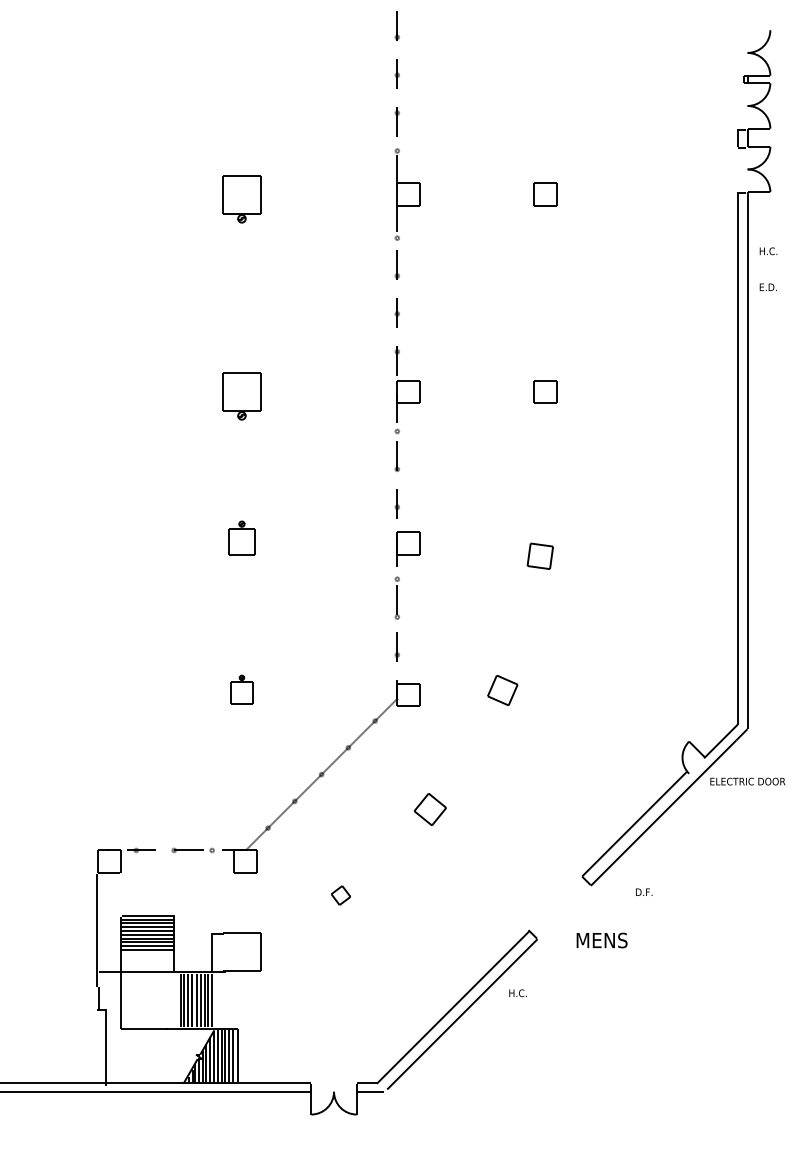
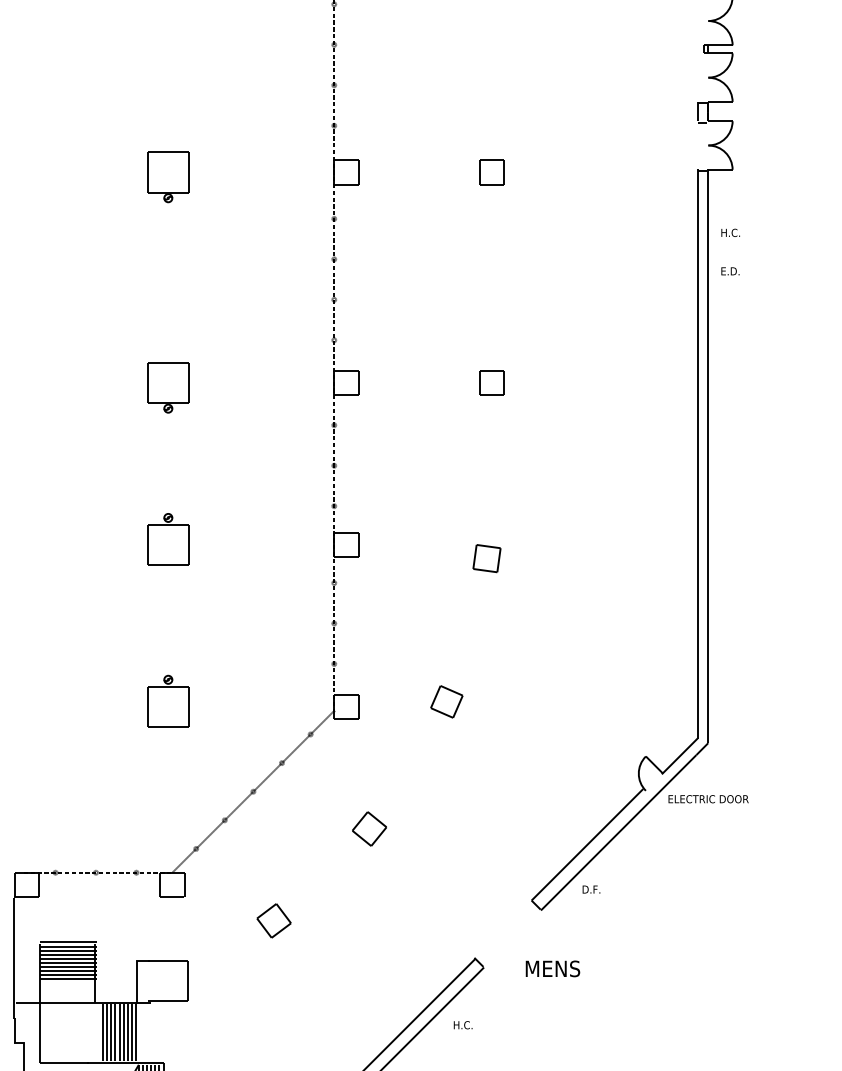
part: (241, 537) -> (167, 538), size x1.43
part: (241, 689) -> (167, 700), size x1.67
text: (644, 891) -> (591, 888), moved
part: (340, 895) -> (273, 920), size x1.67

